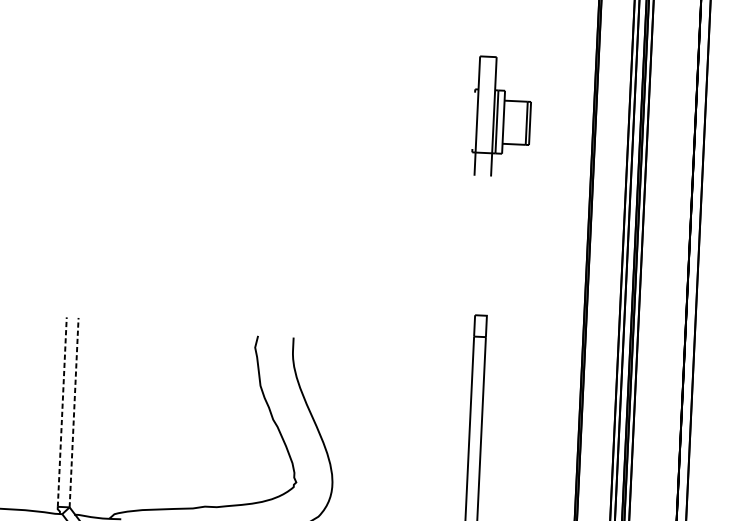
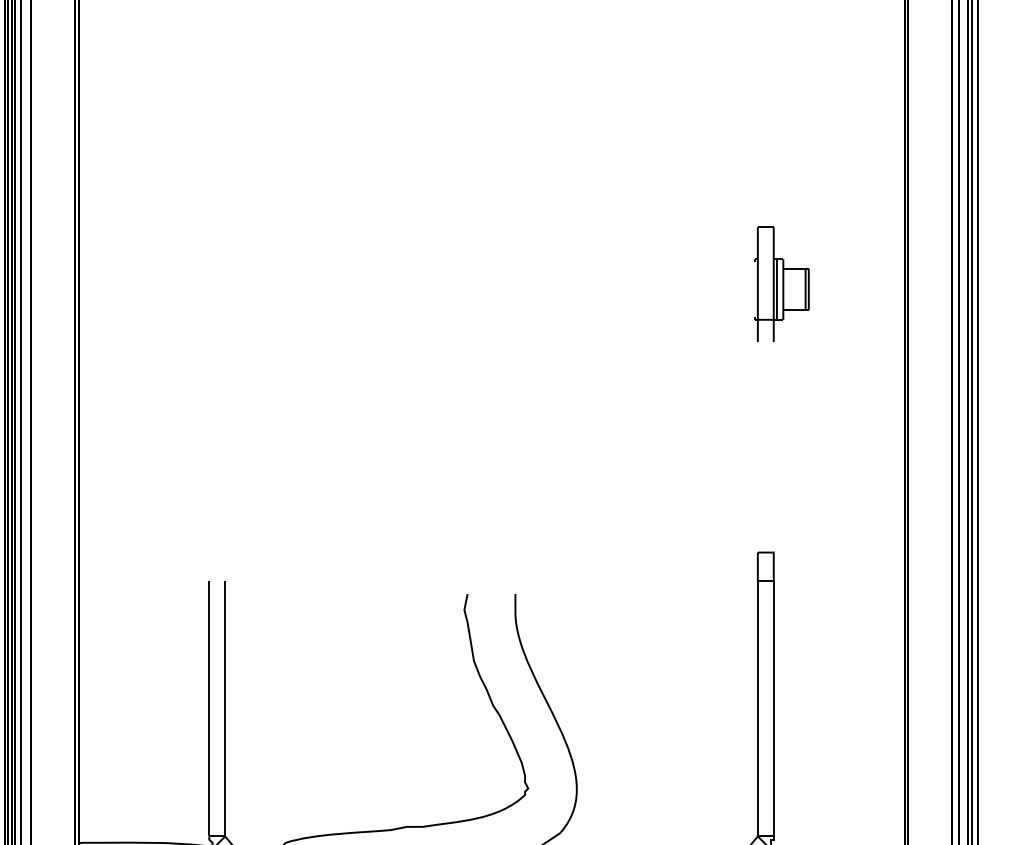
part: (502, 117) -> (781, 284), size x0.71
line: (62, 411) -> (209, 708), dashed -> solid
line: (74, 412) -> (225, 708), dashed -> solid

